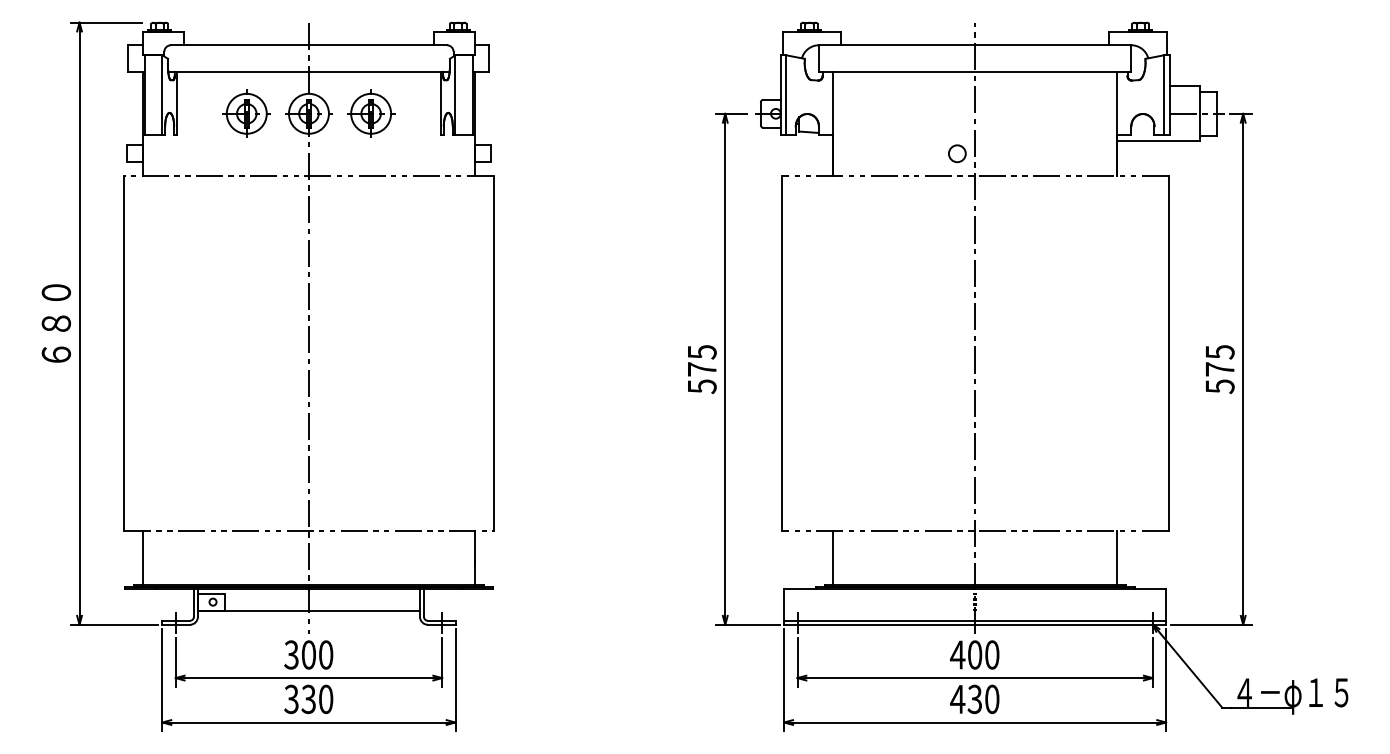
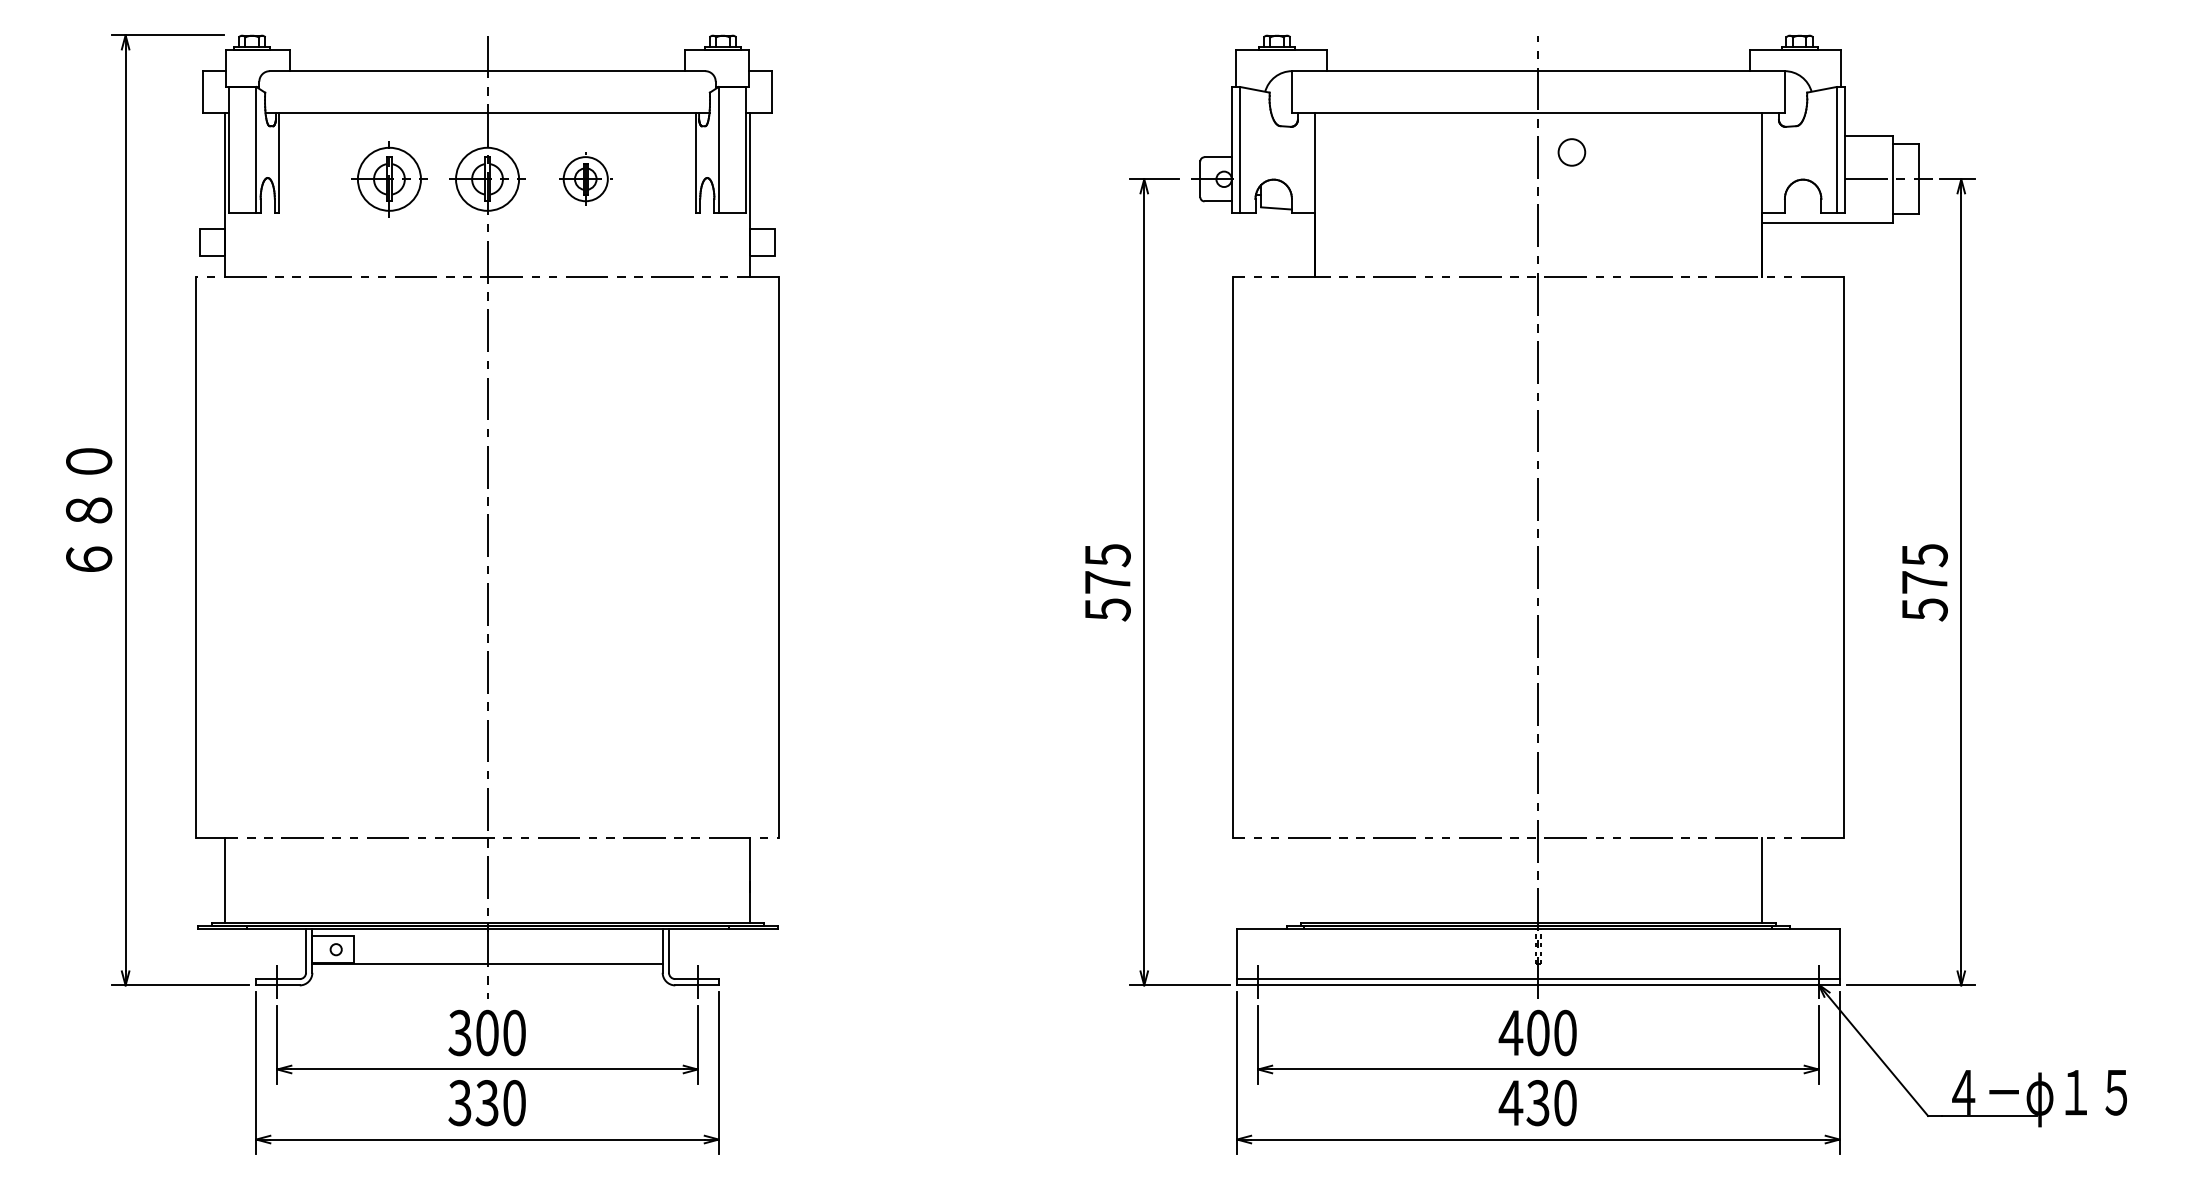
part: (371, 113) -> (586, 178), size x0.7
circle: (957, 153) -> (1572, 152), moved
line: (833, 558) -> (1314, 880), removed

